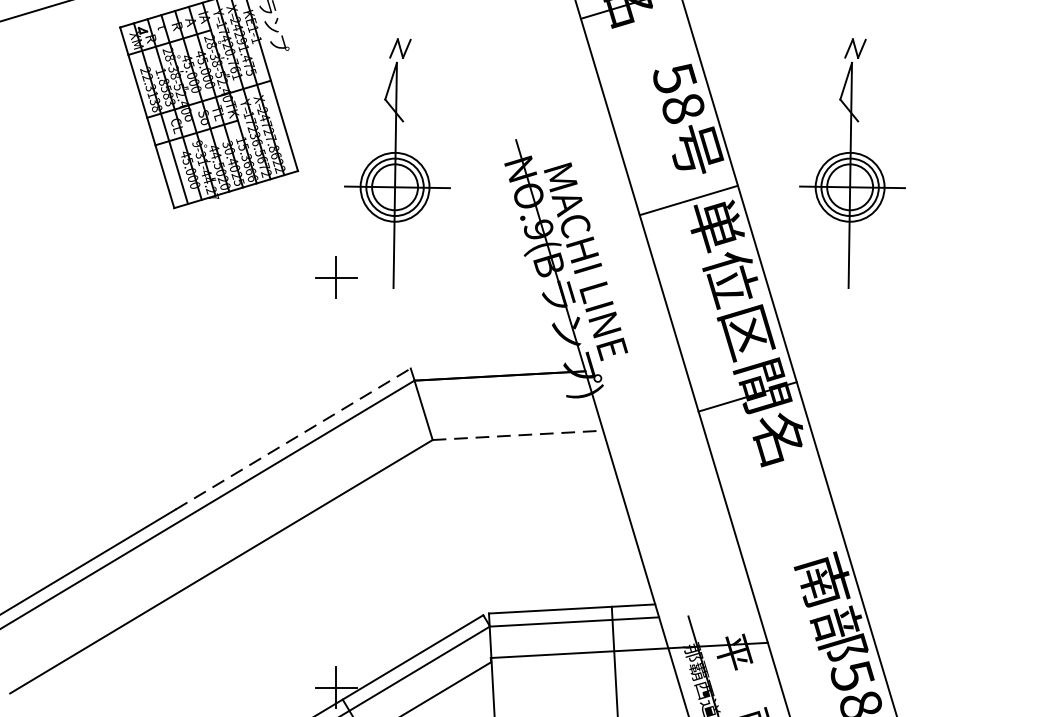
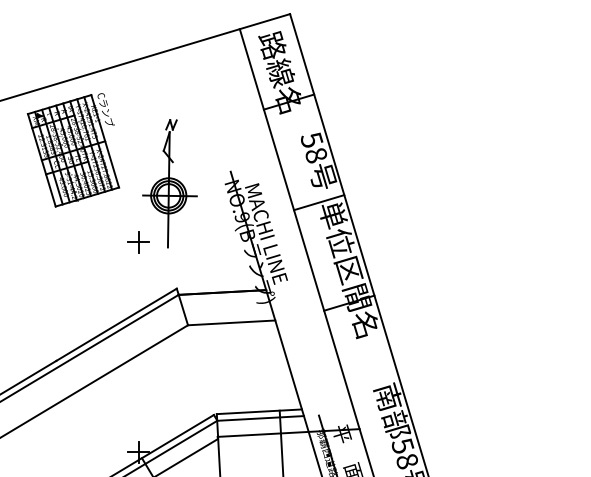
part: (851, 163) -> (402, 183), removed
line: (517, 434) -> (231, 322), dashed -> solid
line: (294, 438) -> (117, 324), dashed -> solid

